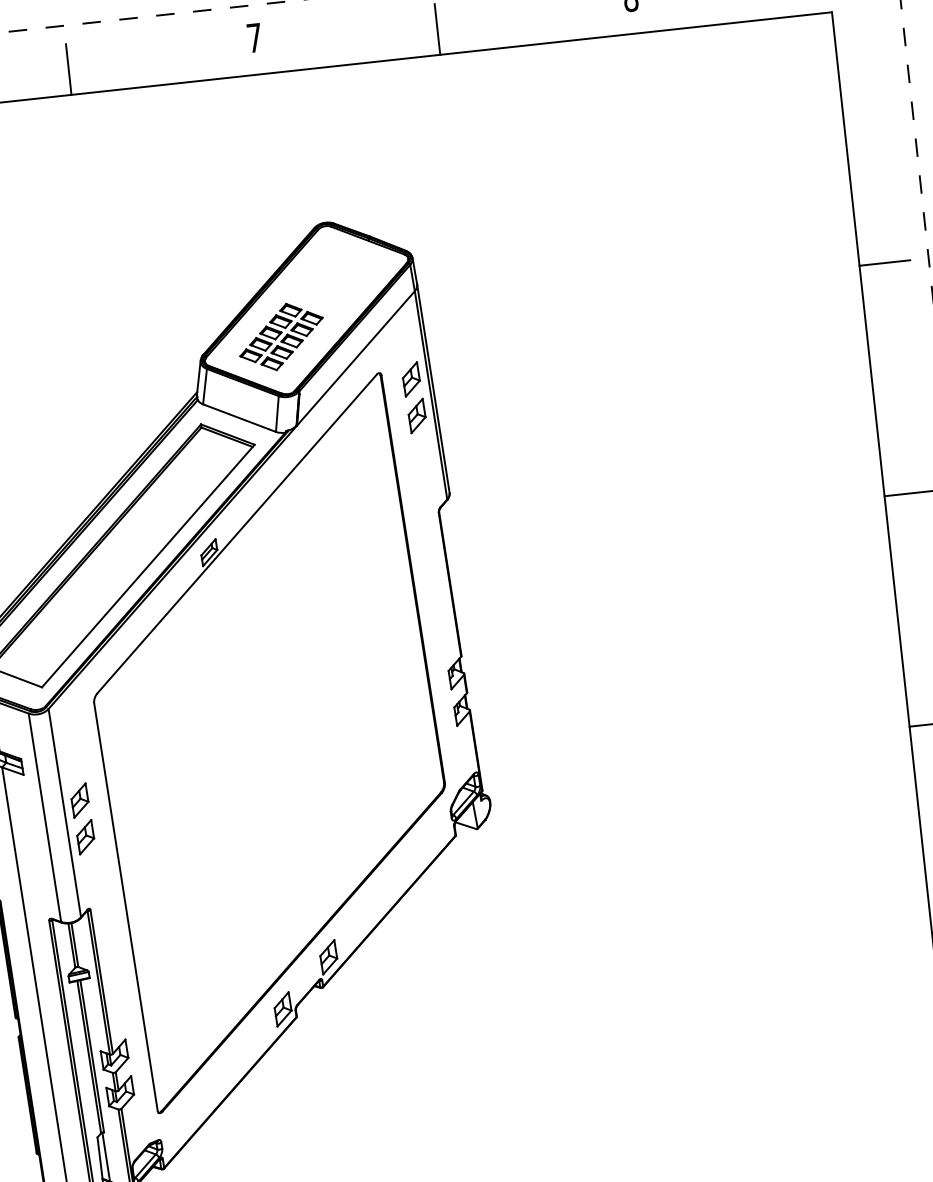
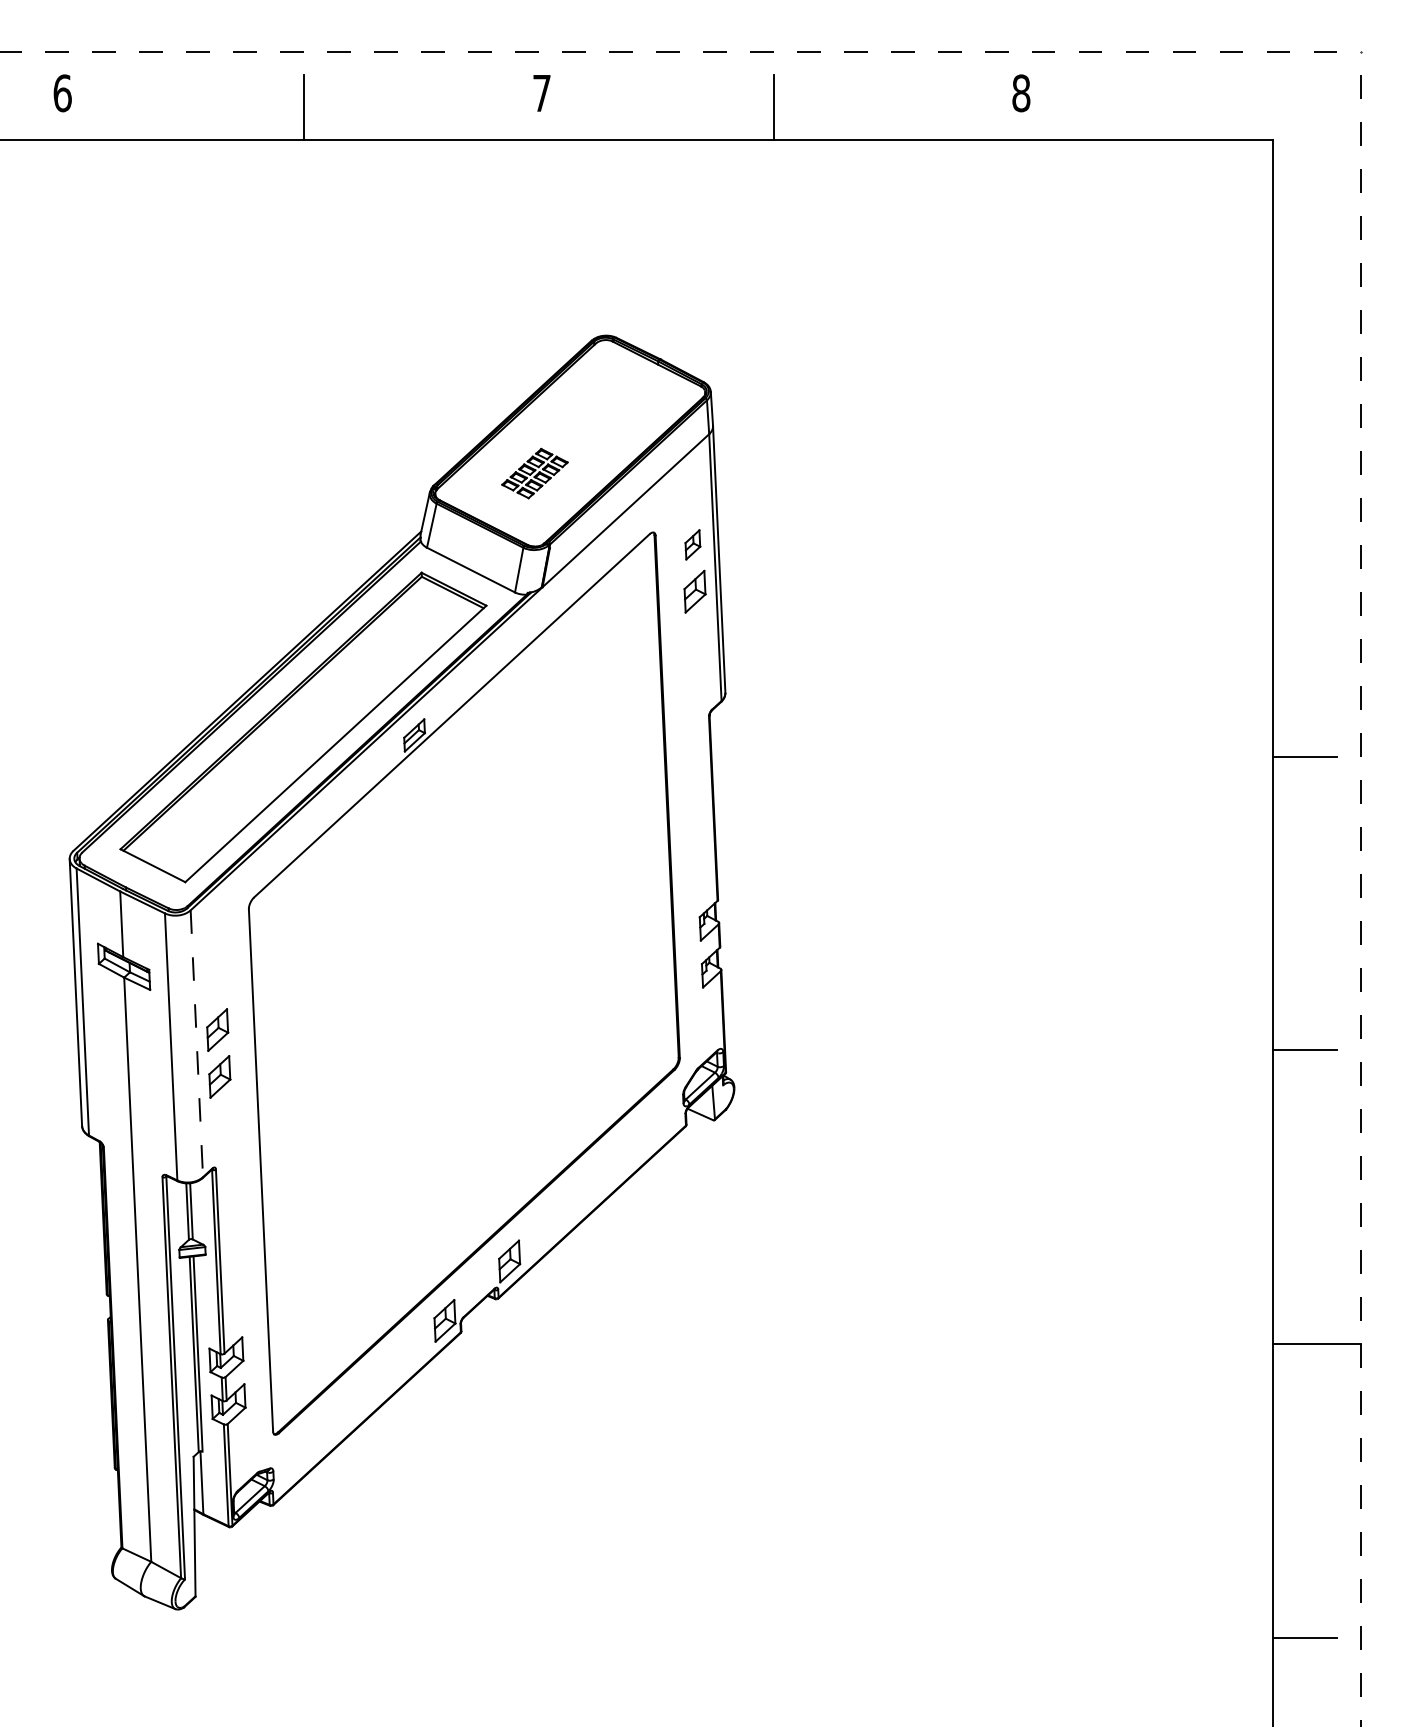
line: (884, 263) -> (1304, 463), removed
part: (281, 336) -> (534, 473), size x0.6
part: (411, 379) -> (692, 544), size x0.7
line: (64, 812) -> (196, 1043), solid -> dashed

